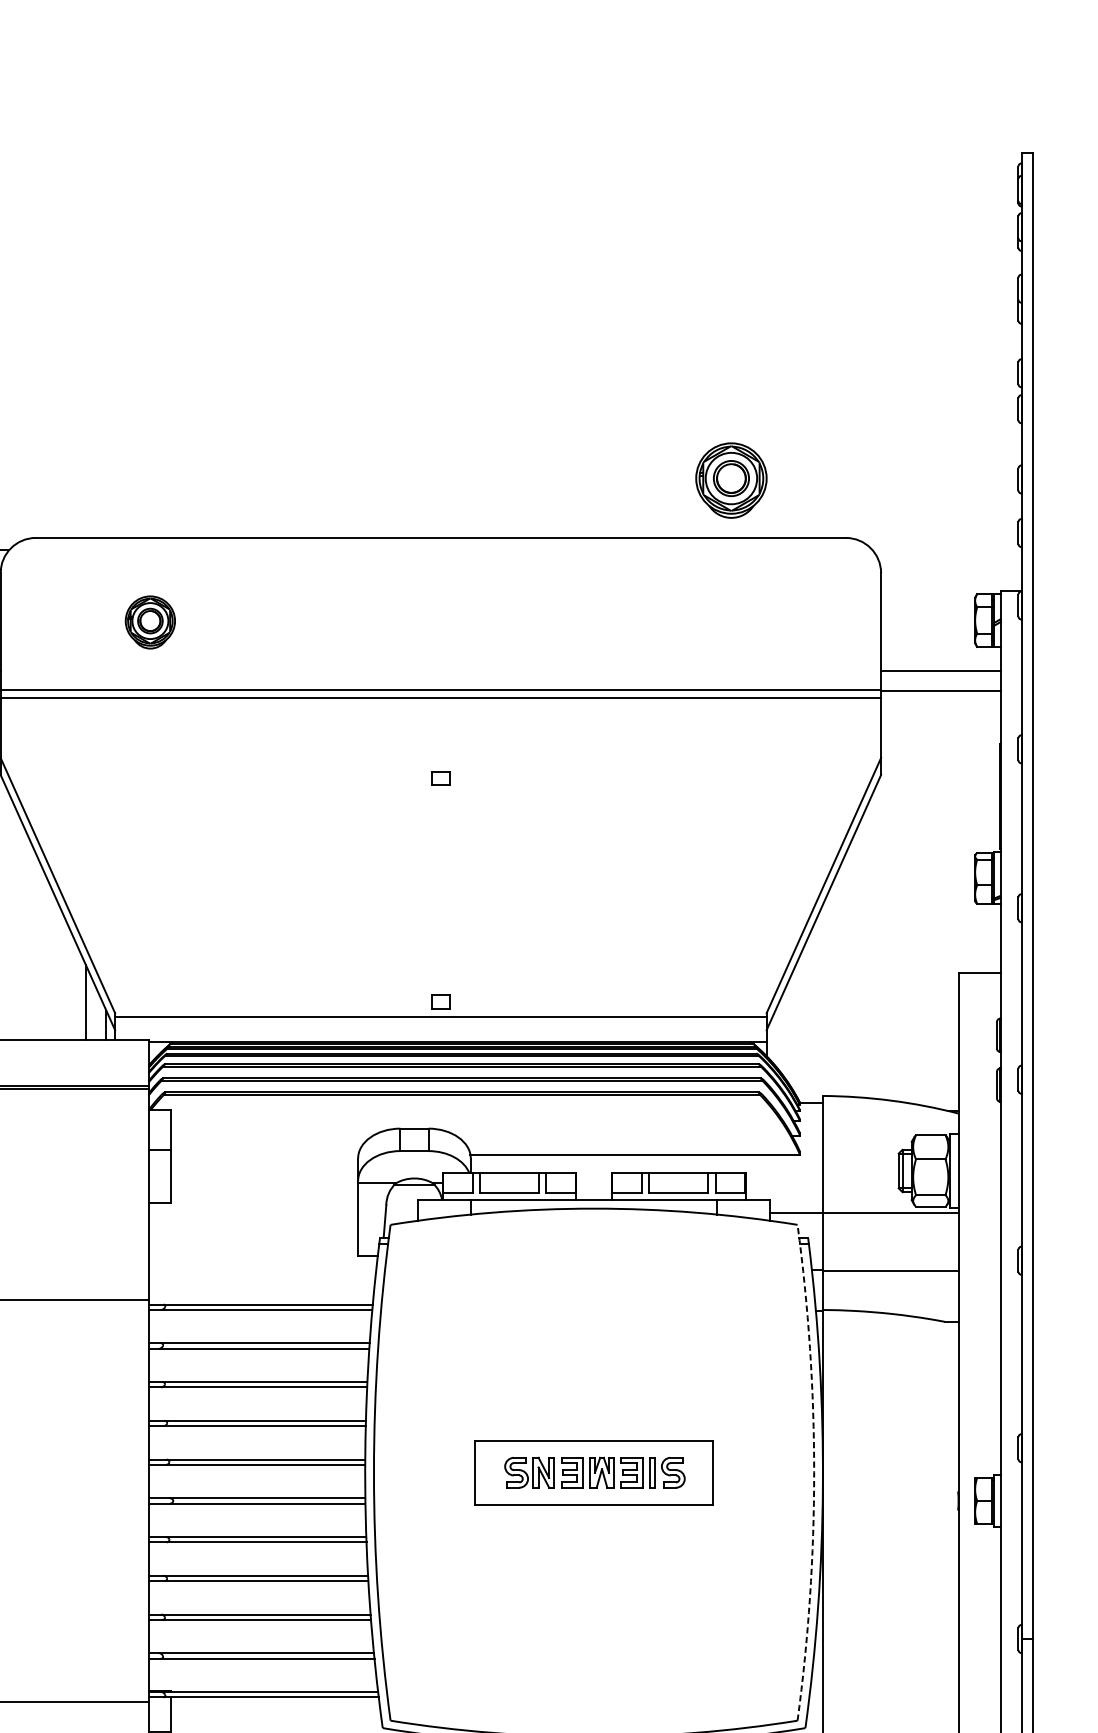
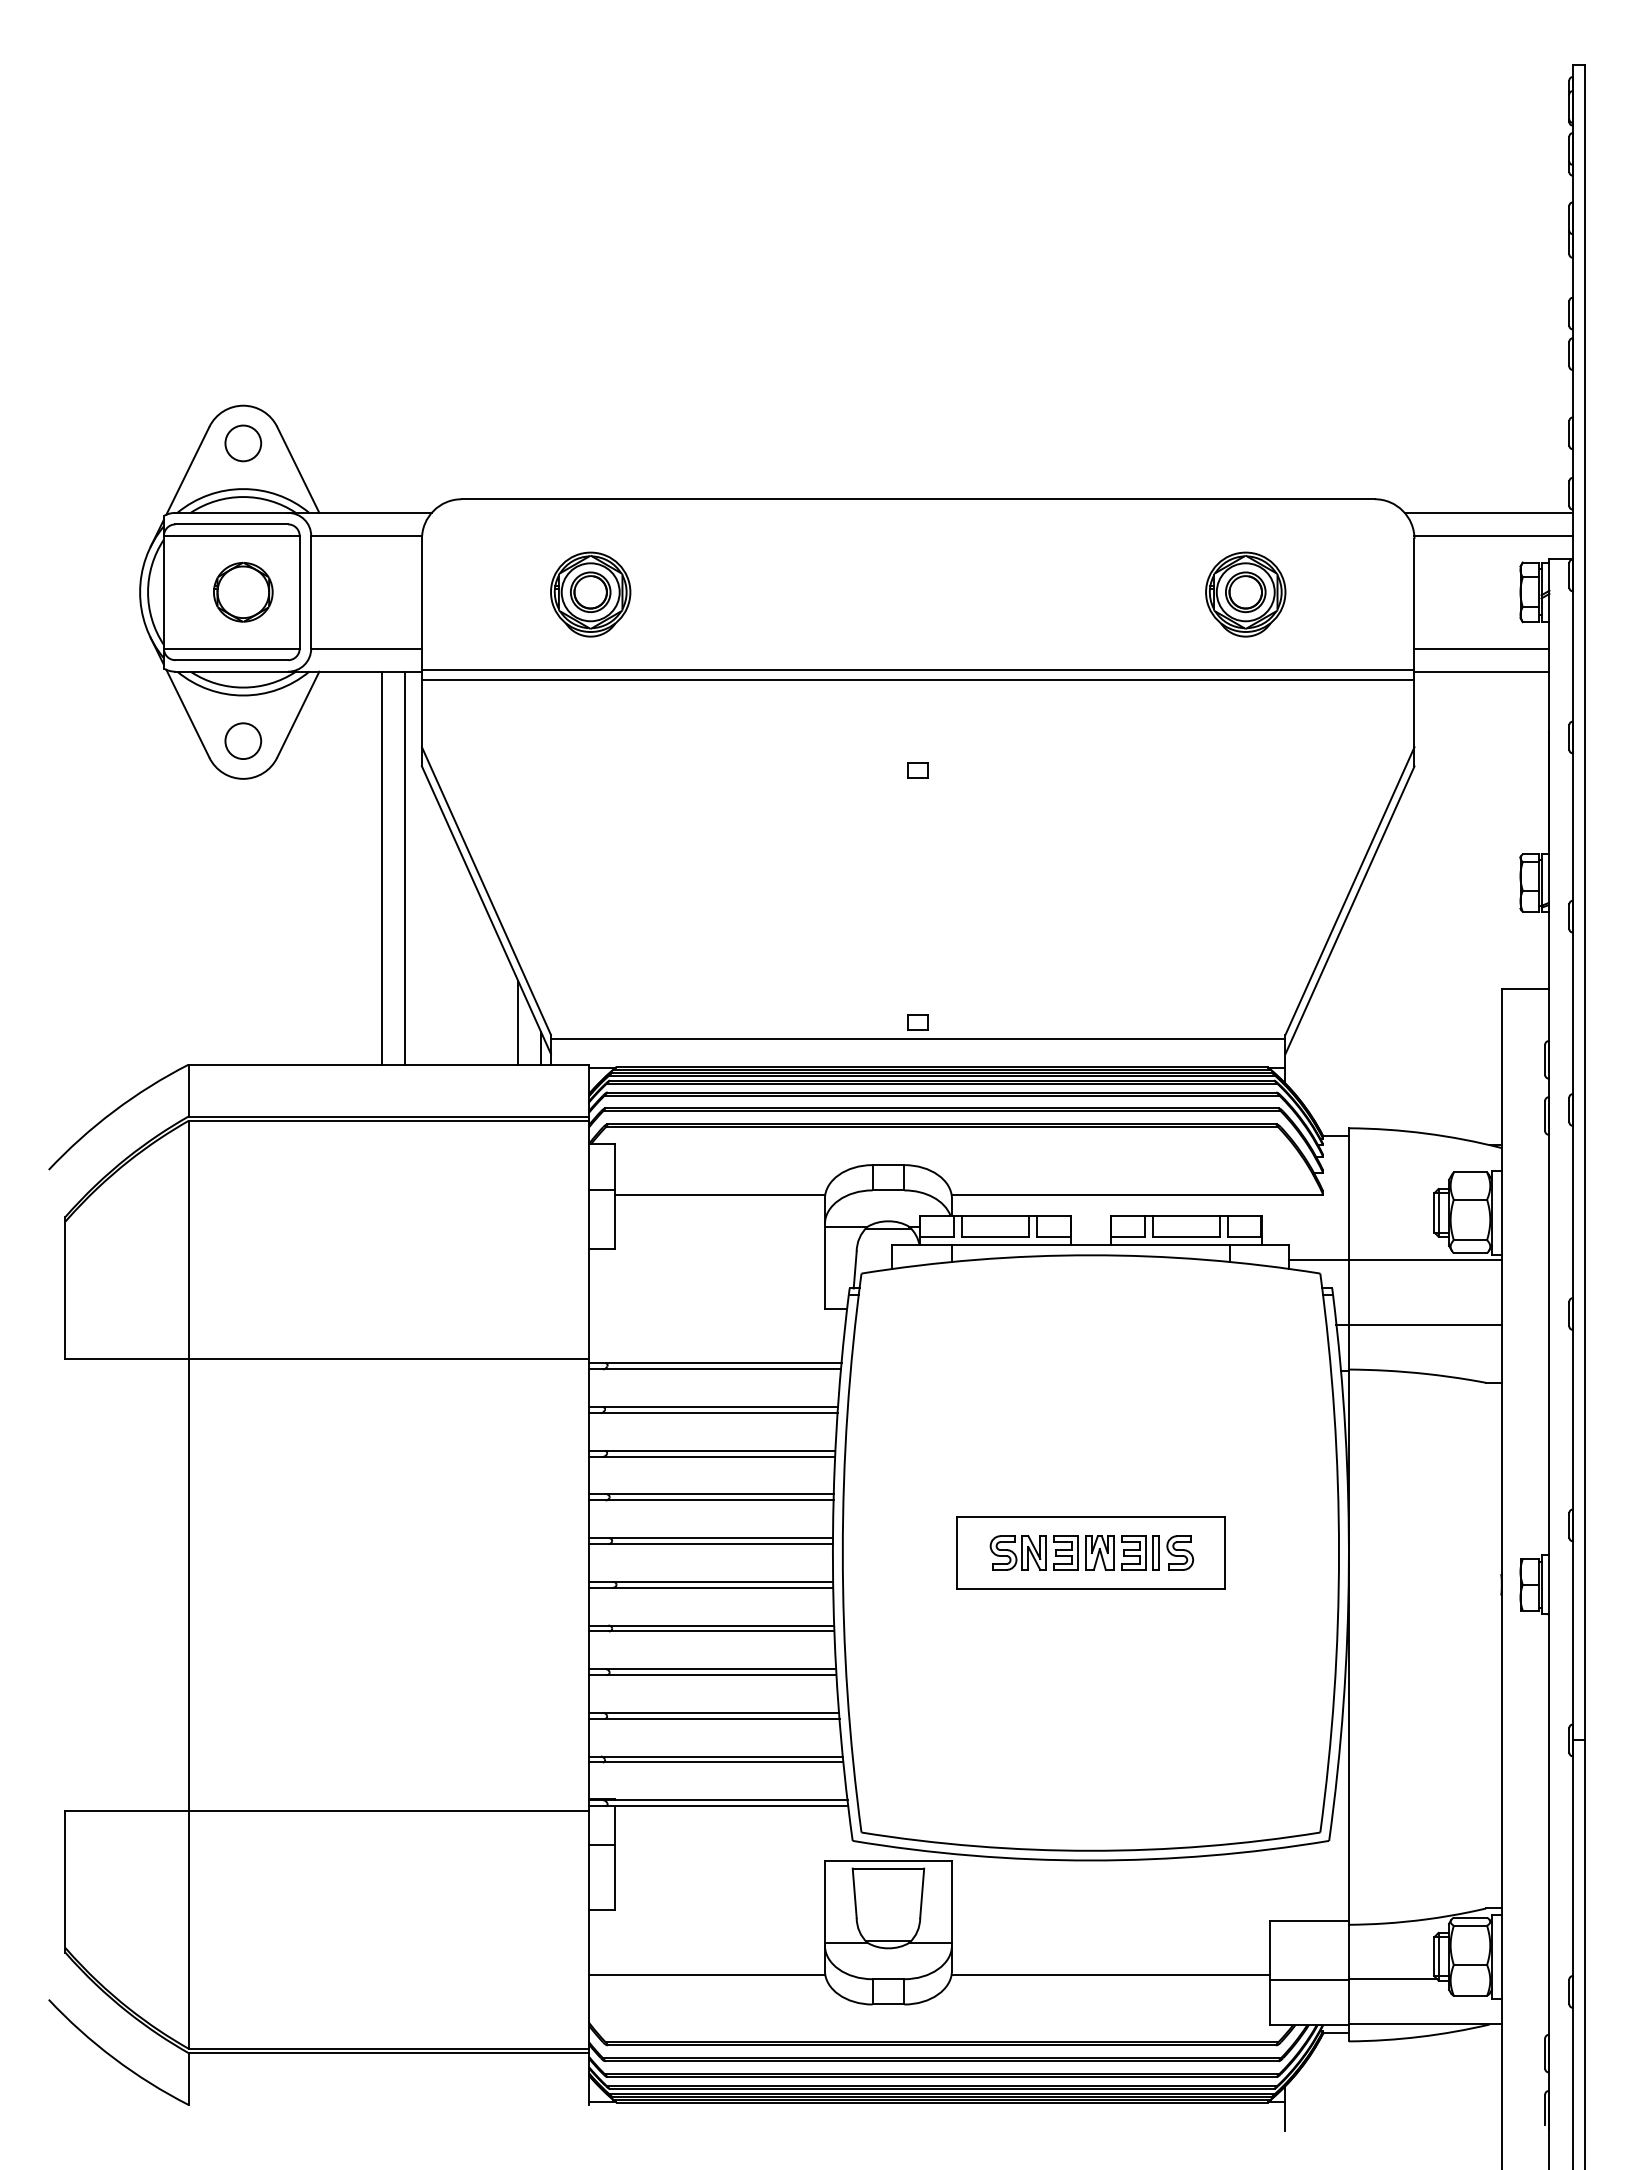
part: (731, 480) -> (1245, 594), moved
line: (946, 549) -> (1488, 512), added
line: (951, 570) -> (1493, 535), added
part: (150, 622) -> (590, 594), size x1.43
line: (264, 1154) -> (719, 1194), added
arc: (814, 1473) -> (1339, 1553), dashed -> solid

